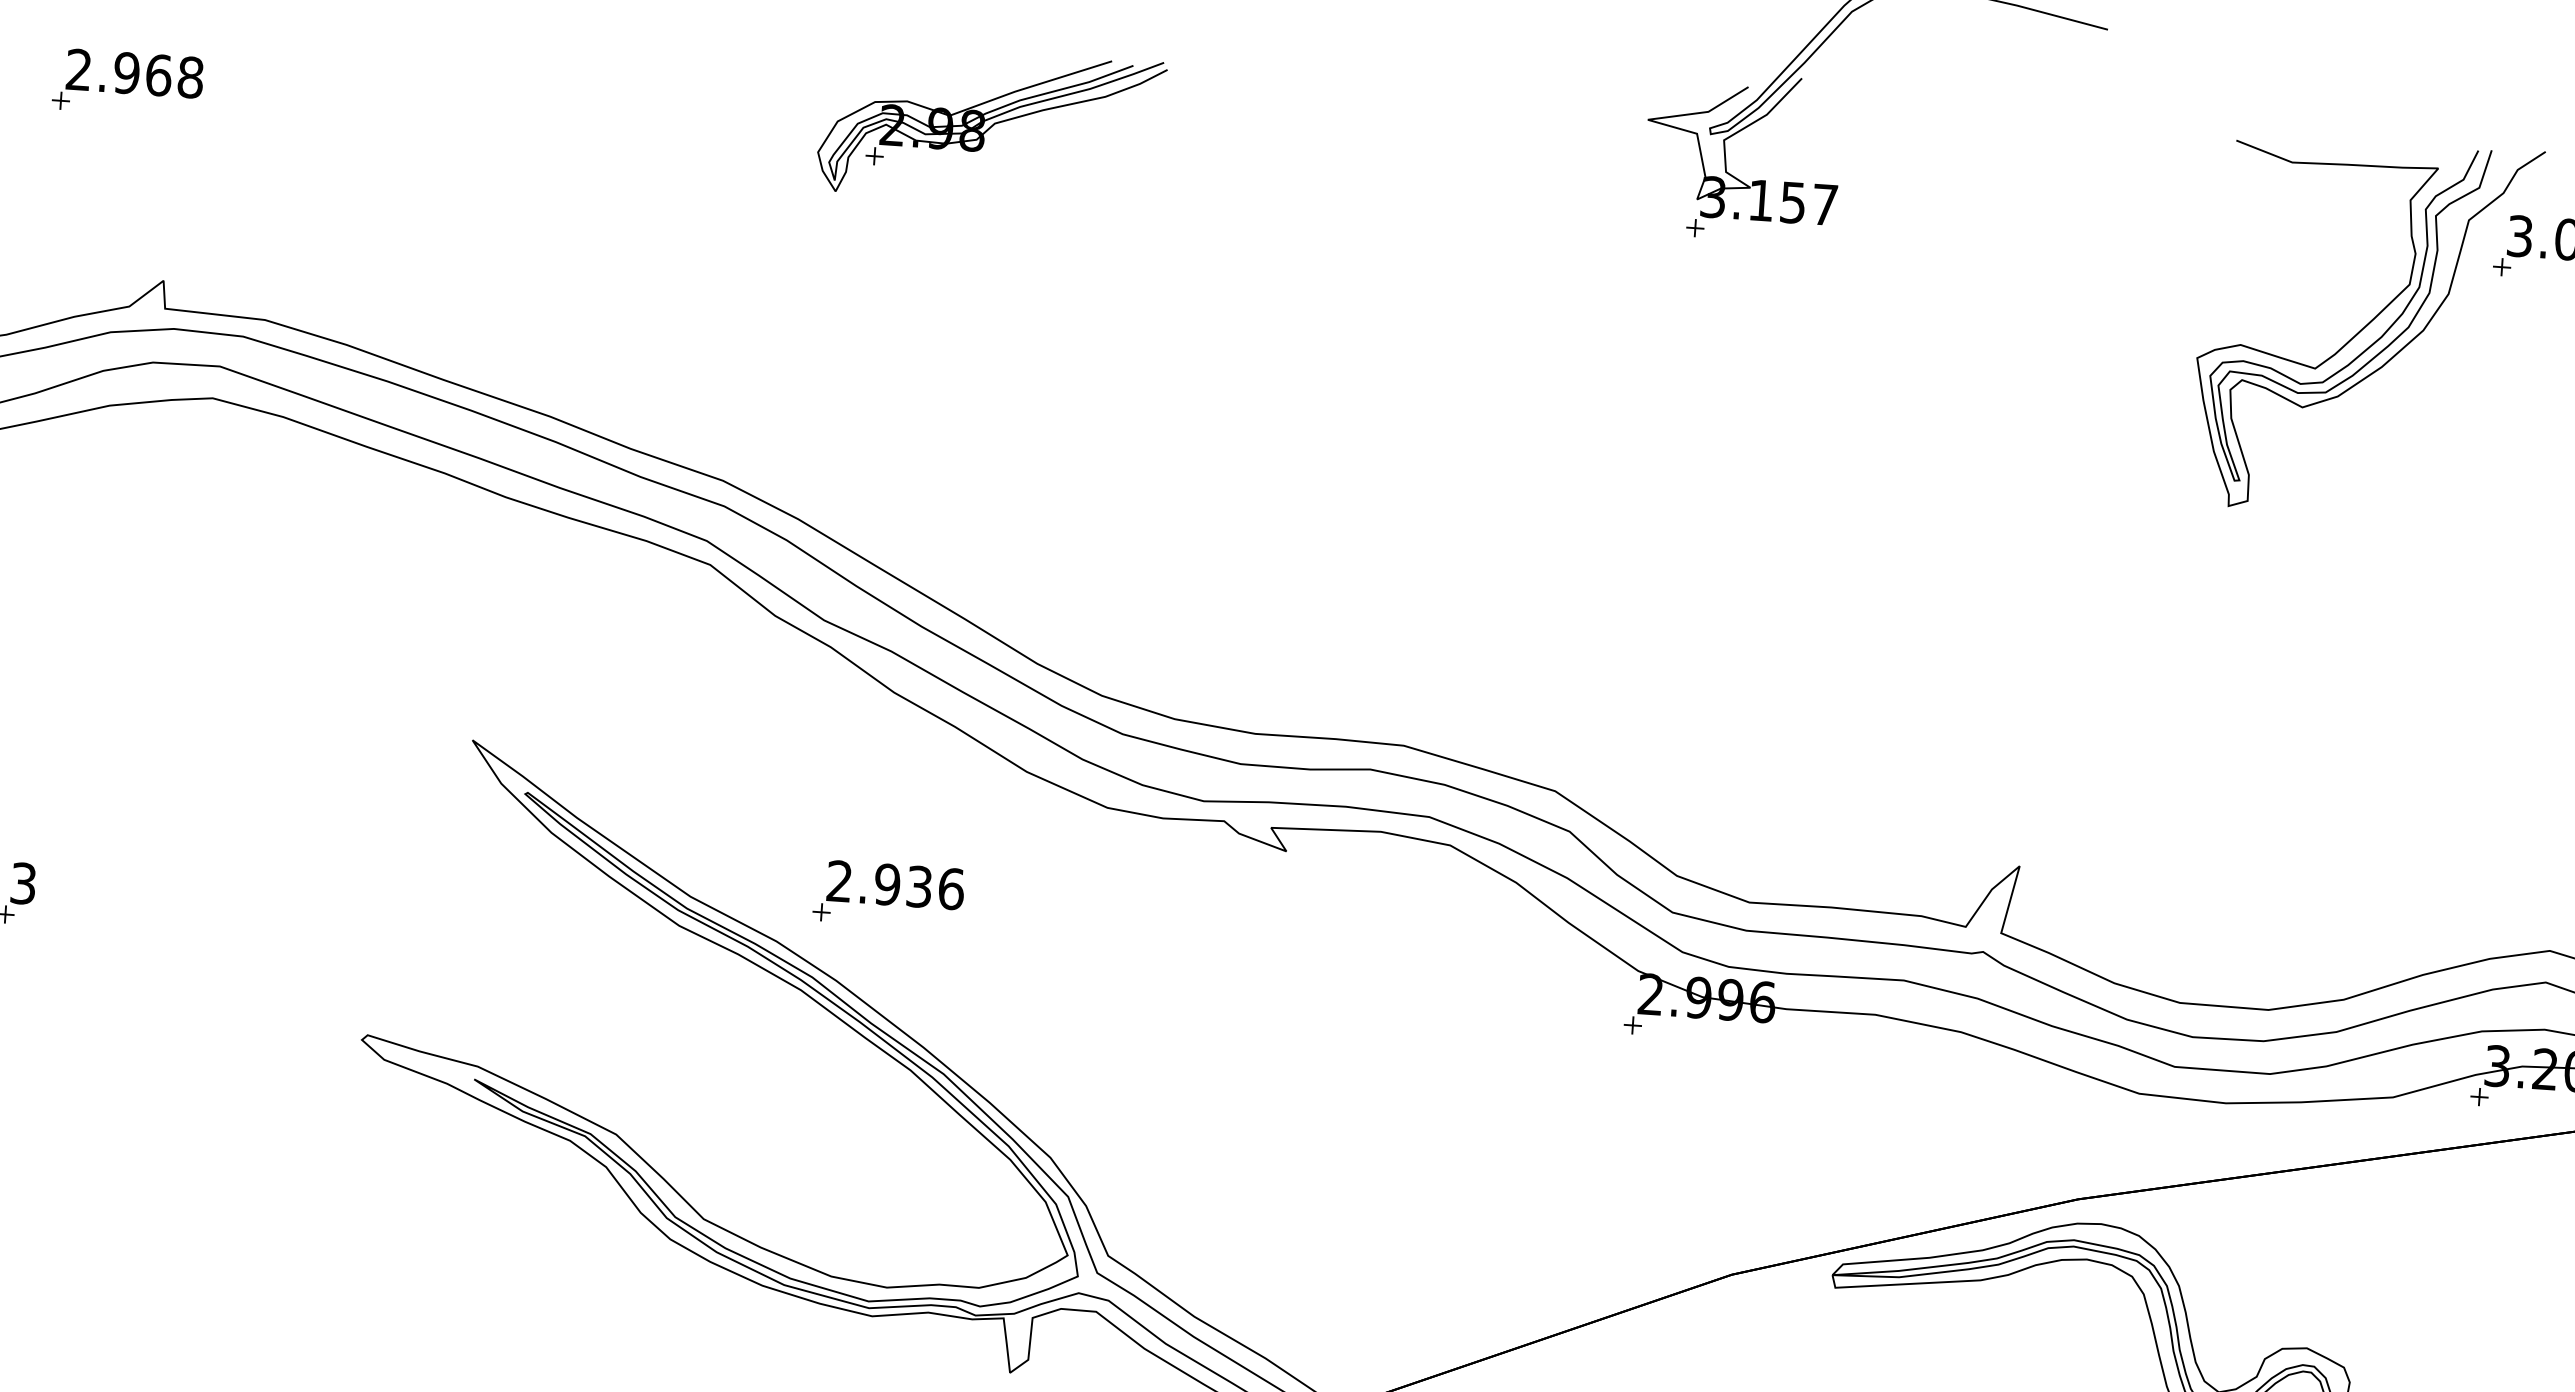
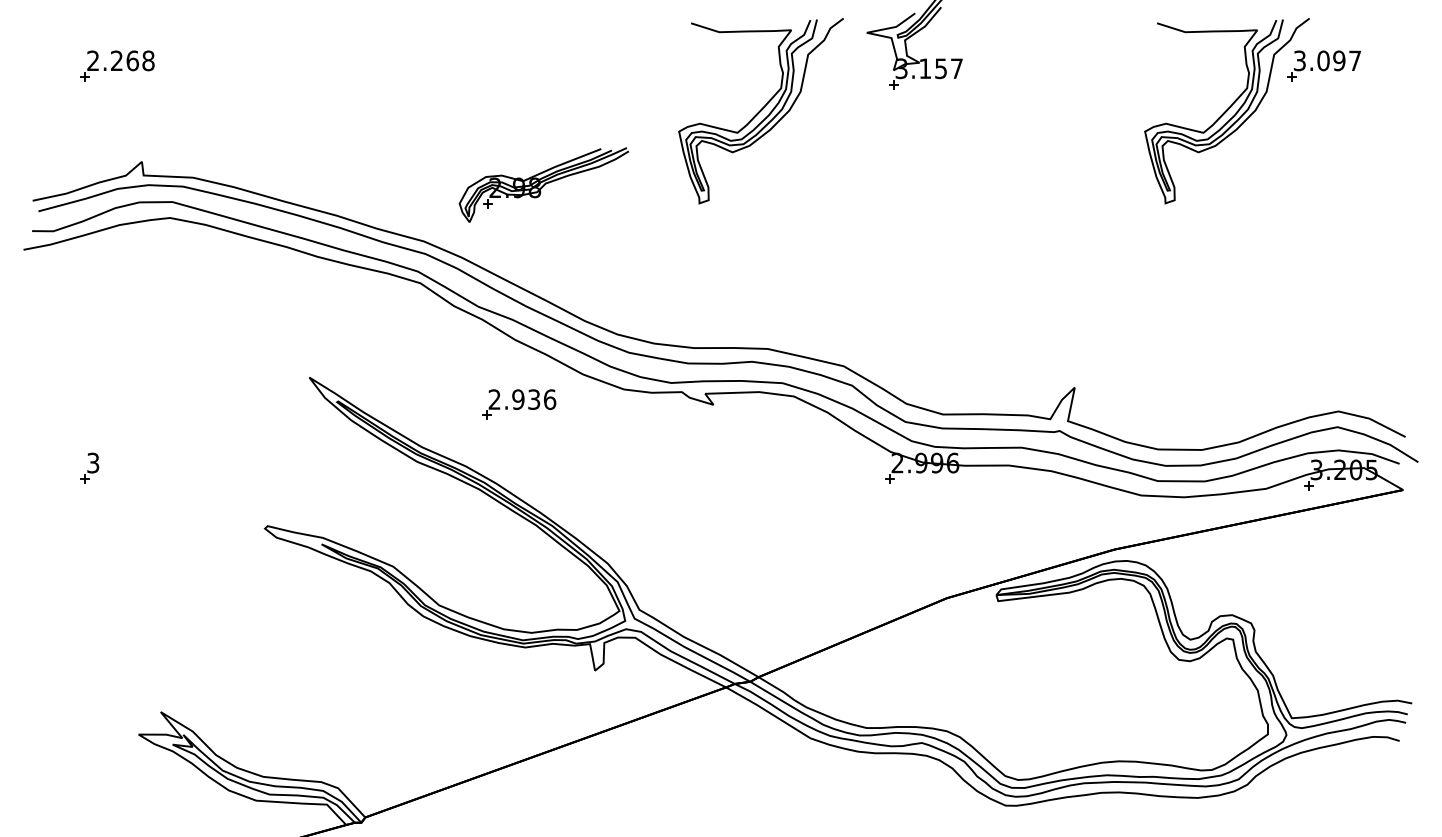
text: (126, 72) -> (116, 60), 2.968 -> 2.268
part: (990, 125) -> (543, 184), moved
part: (1421, 264) -> (760, 111), added
part: (889, 894) -> (519, 404), moved

